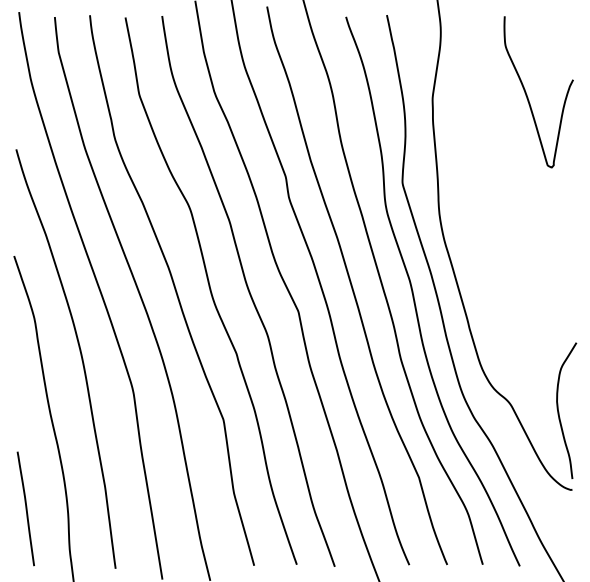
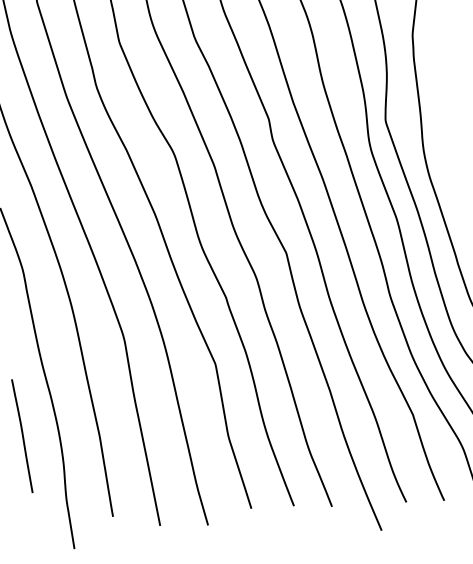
curve: (25, 508) -> (21, 435), moved

